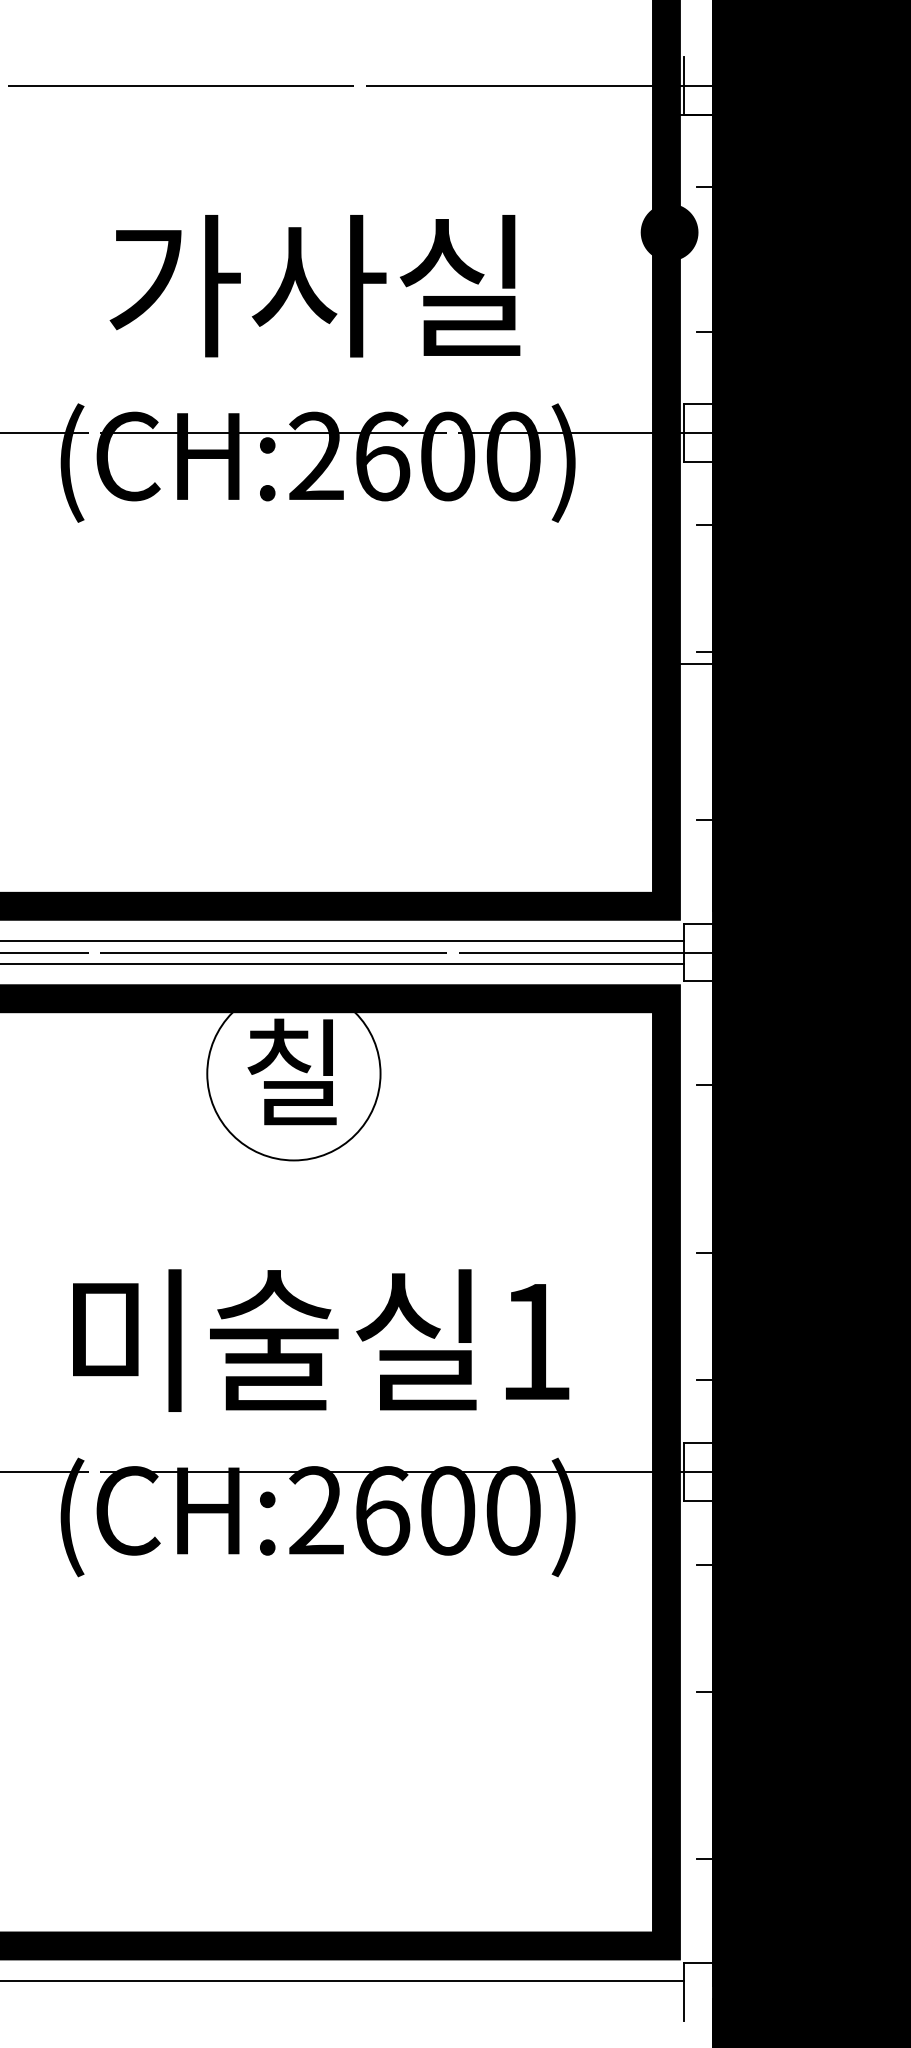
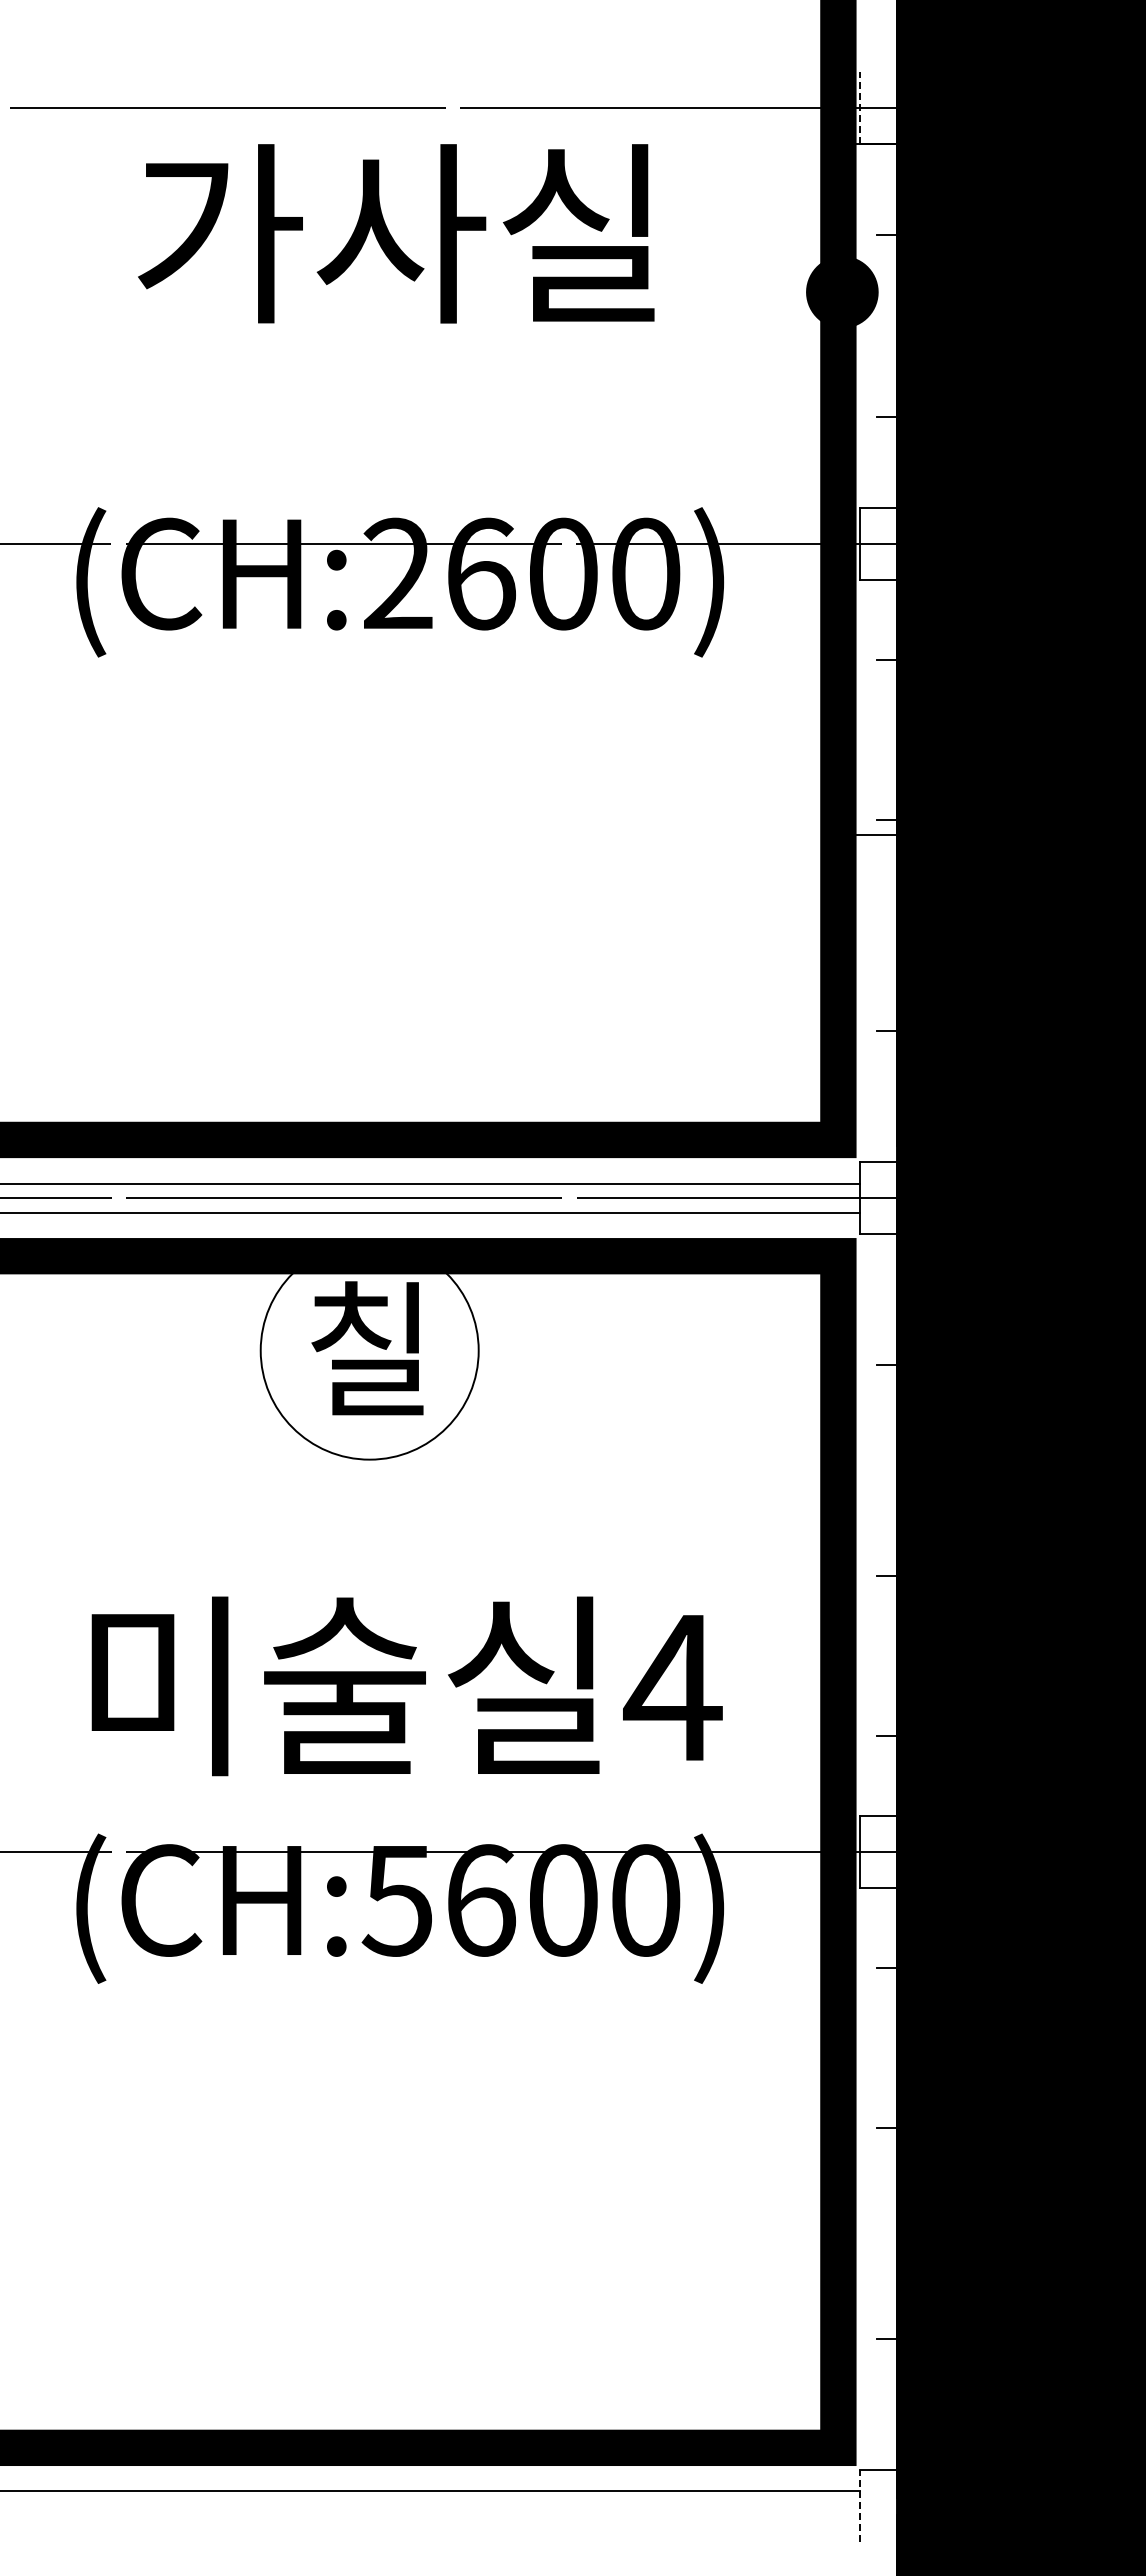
line: (684, 85) -> (860, 107), solid -> dashed
text: (315, 285) -> (396, 233), moved
text: (534, 1341) -> (672, 1687), 1 -> 4
text: (315, 1510) -> (396, 1900), (CH:2600) -> (CH:5600)
line: (684, 1991) -> (860, 2505), solid -> dashed

